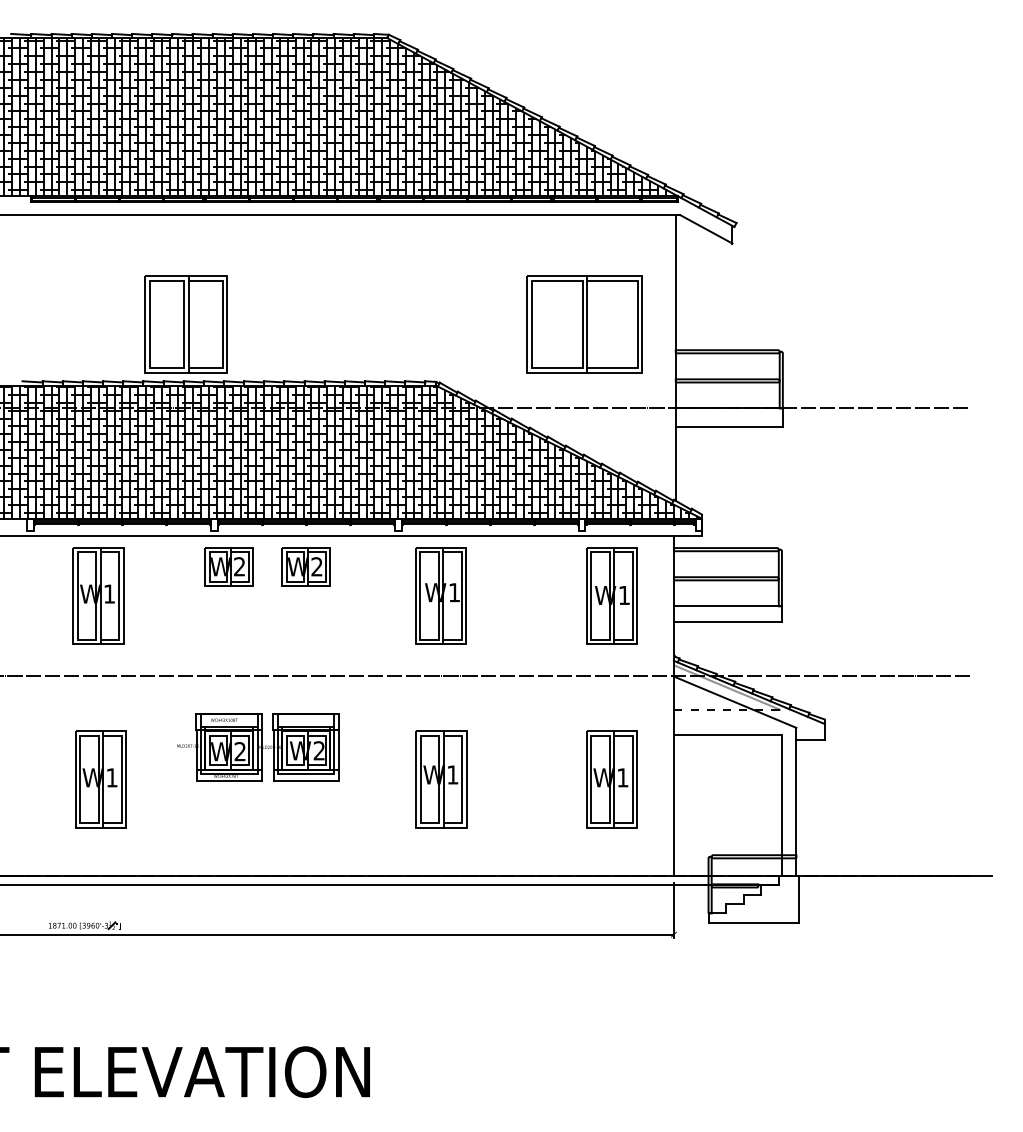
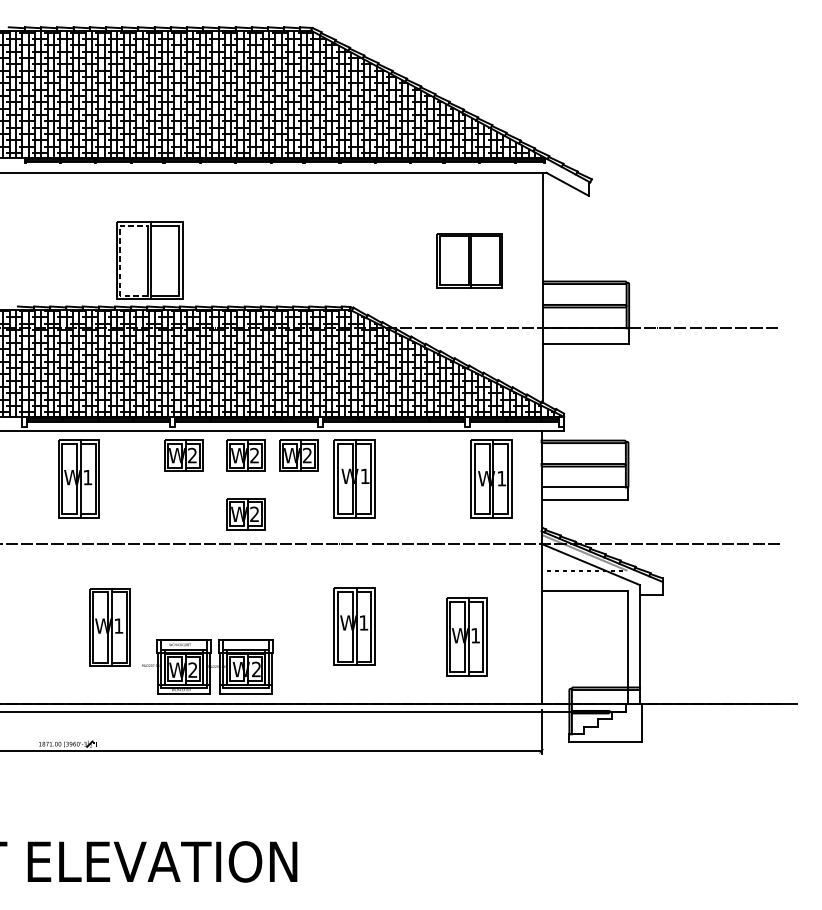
line: (149, 324) -> (119, 260), solid -> dashed
part: (584, 324) -> (469, 260), size x0.7
part: (371, 566) -> (298, 455), added
part: (305, 639) -> (245, 514), added
part: (258, 747) -> (207, 666), moved
part: (100, 779) -> (109, 627), moved
part: (611, 779) -> (466, 637), moved

